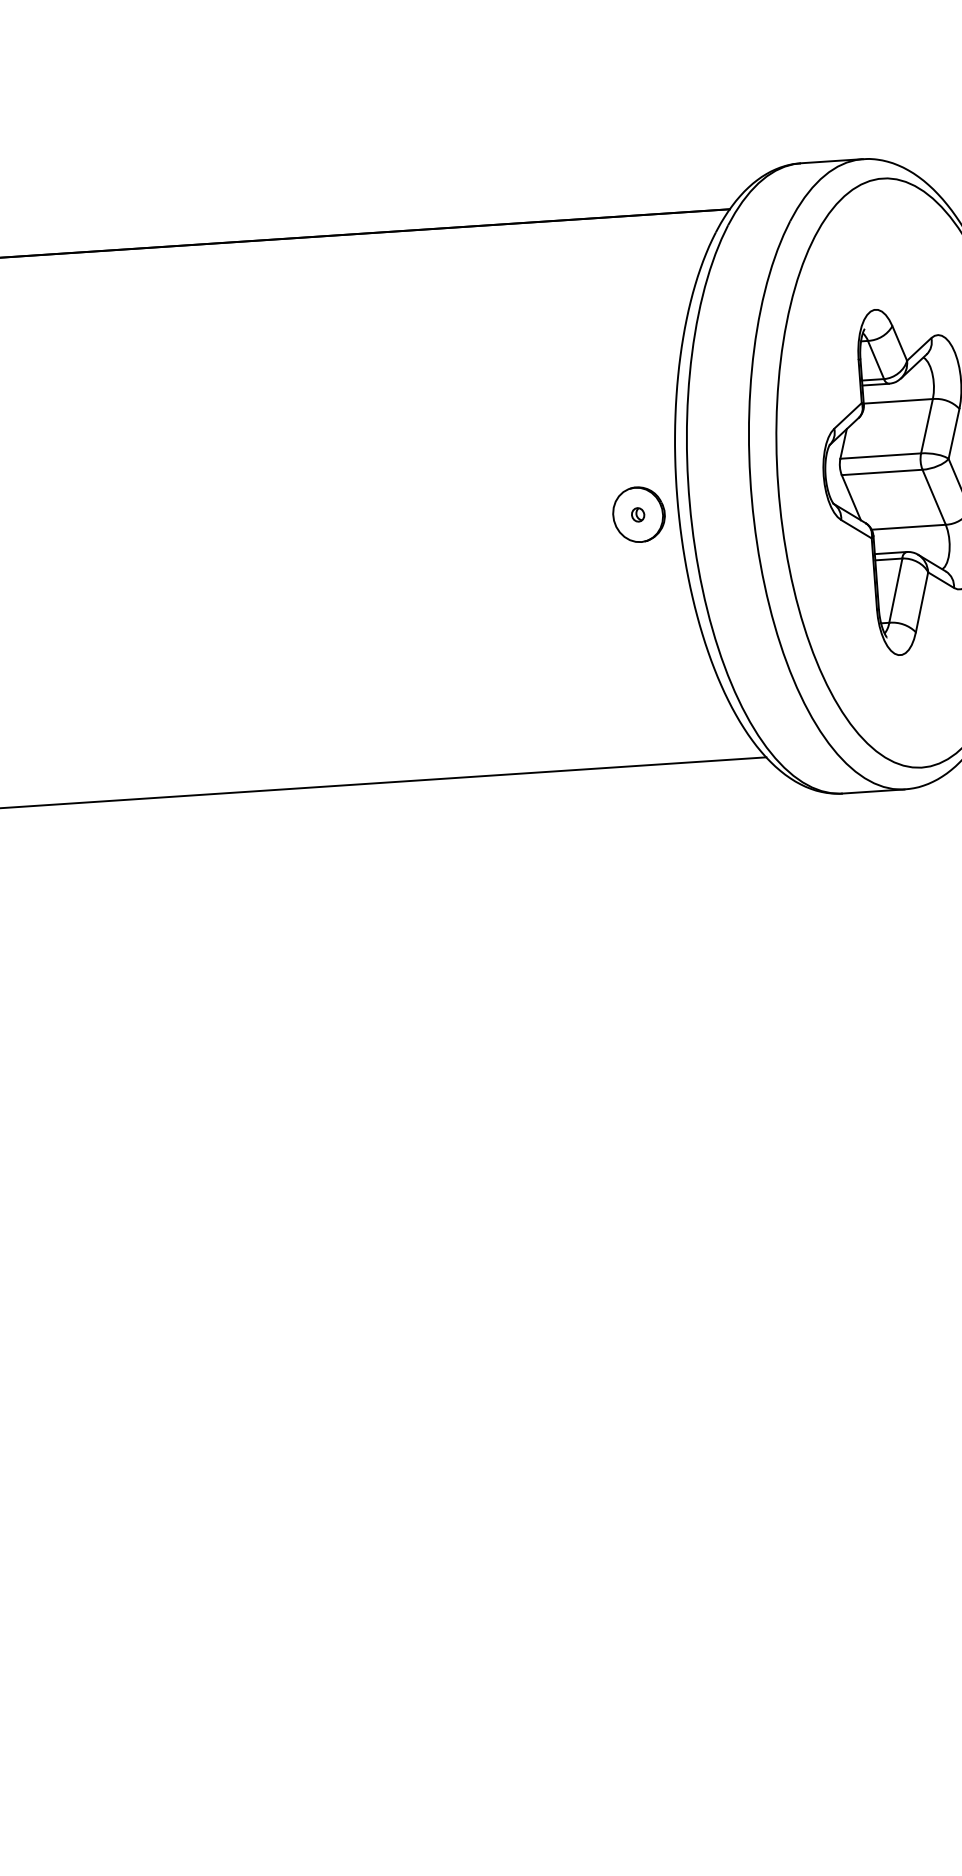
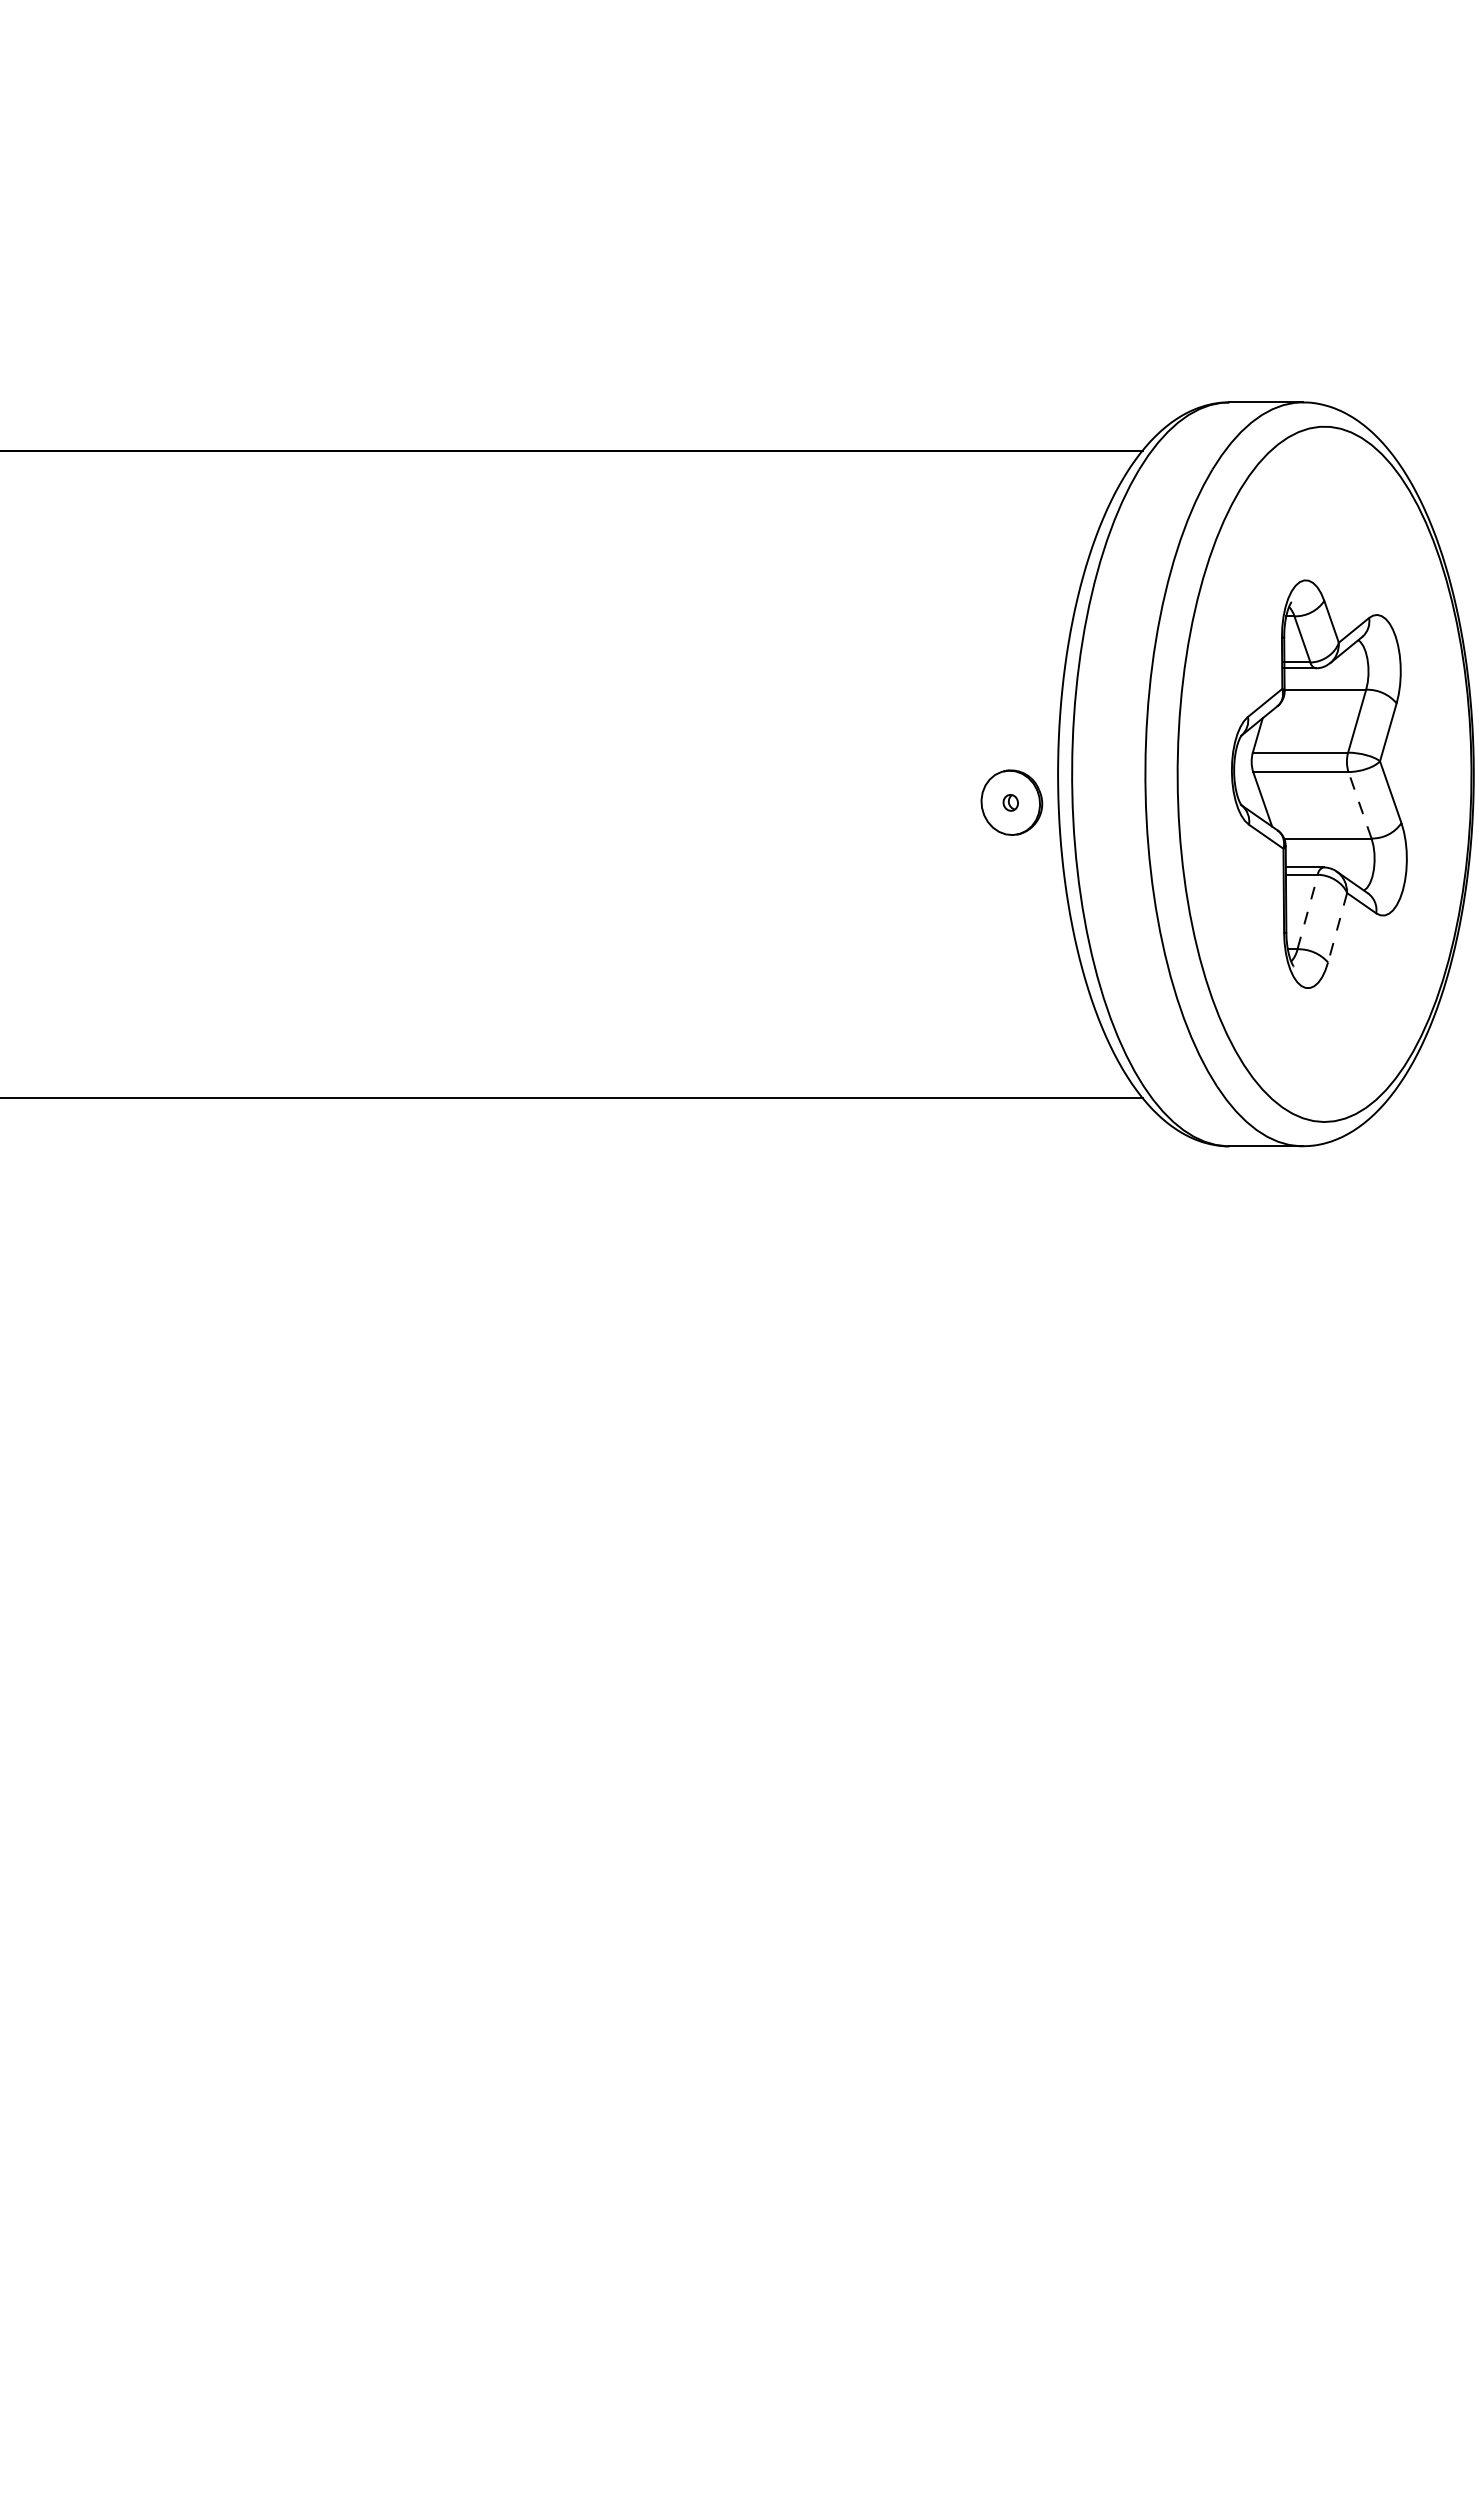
line: (933, 496) -> (1359, 804), solid -> dashed
line: (895, 591) -> (1307, 912), solid -> dashed
line: (921, 602) -> (1337, 927), solid -> dashed

